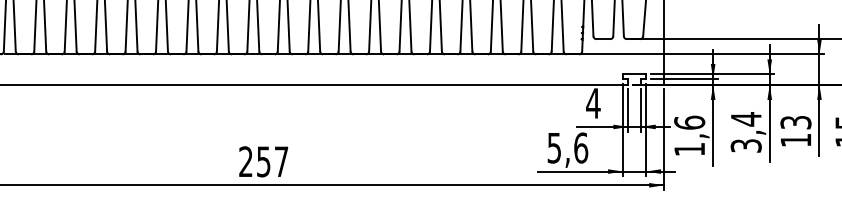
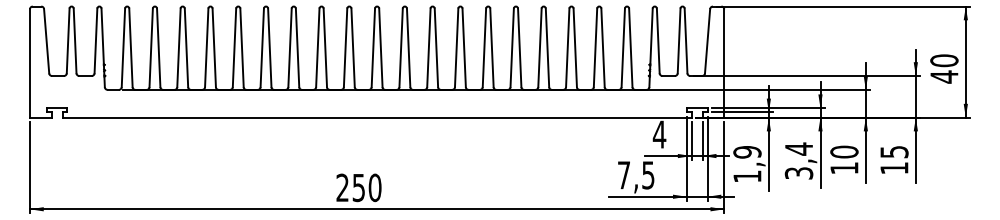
text: (689, 121) -> (747, 151), 1,6 -> 1,9
text: (796, 121) -> (844, 151), 13 -> 10
text: (568, 148) -> (636, 175), 5,6 -> 7,5
text: (280, 161) -> (374, 187), 257 -> 250

